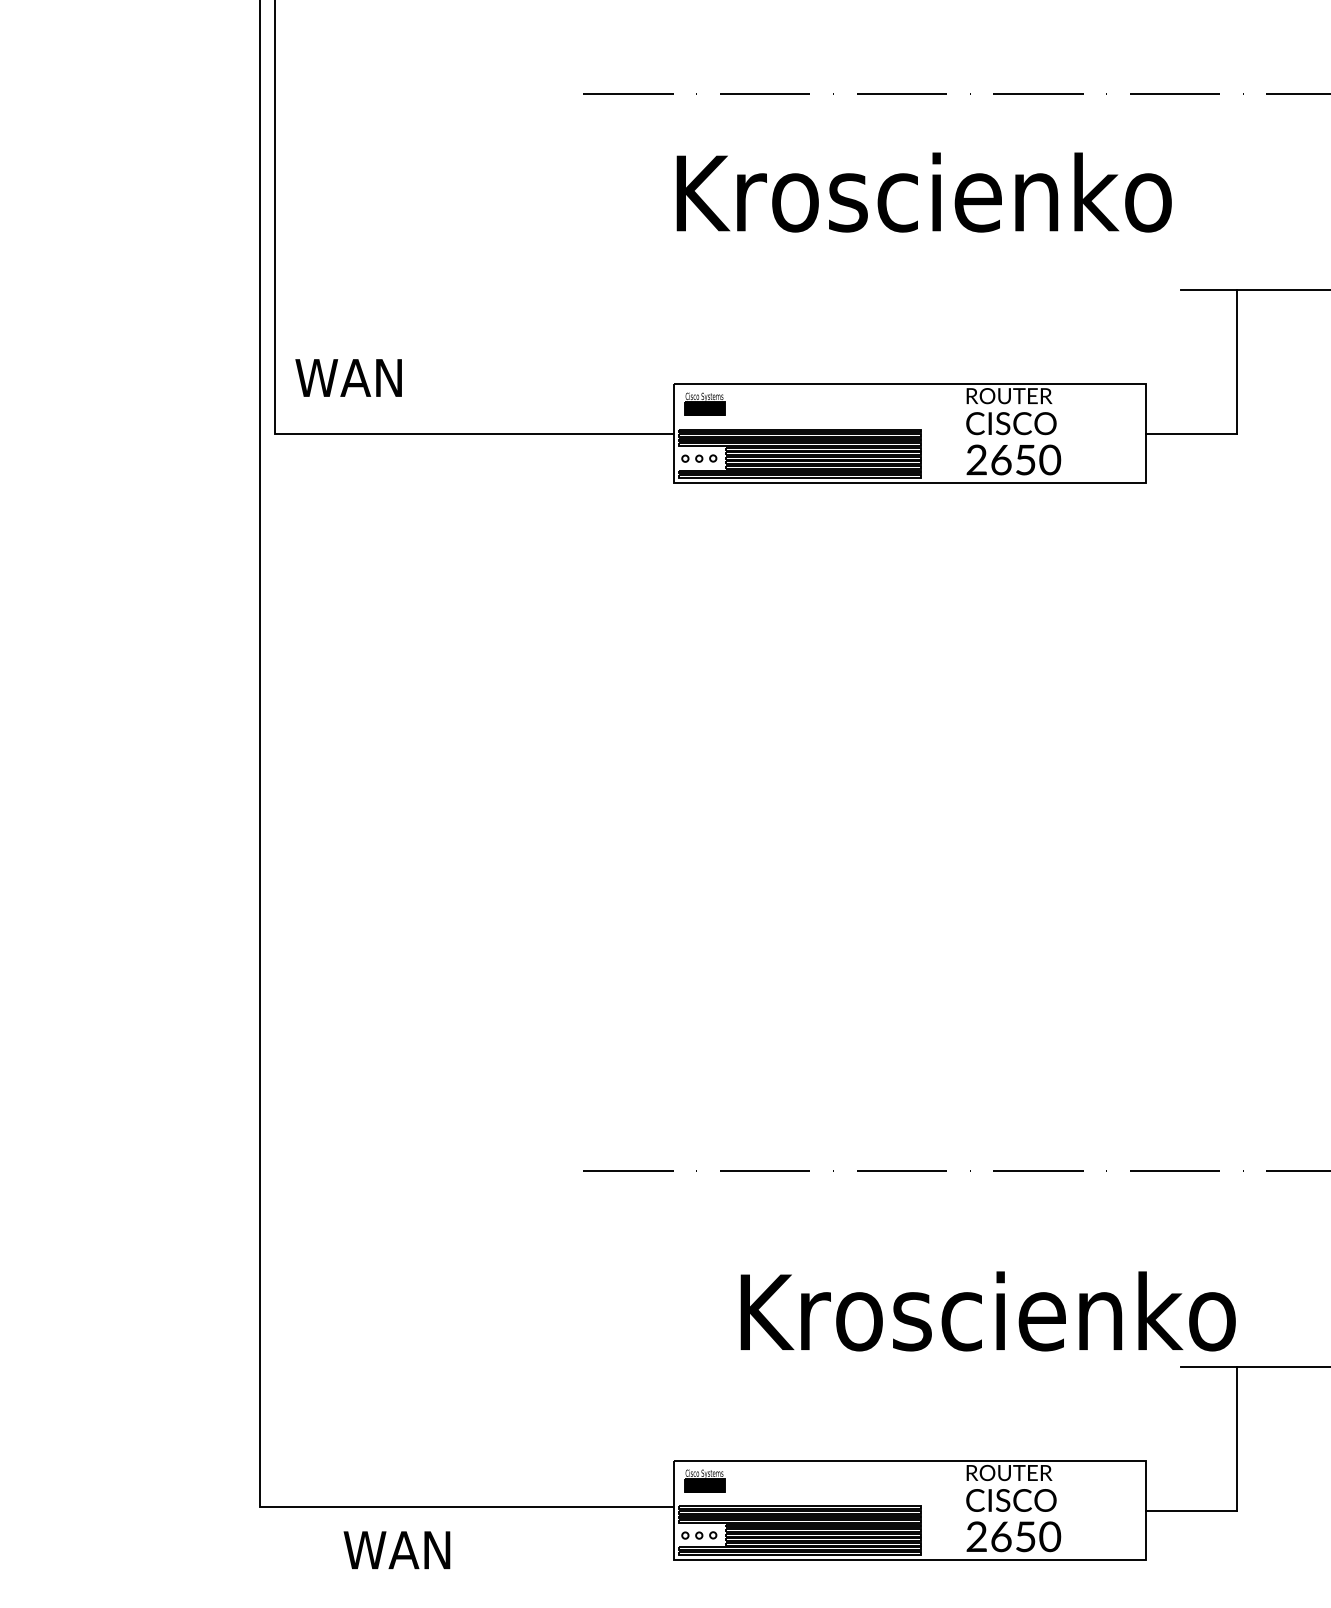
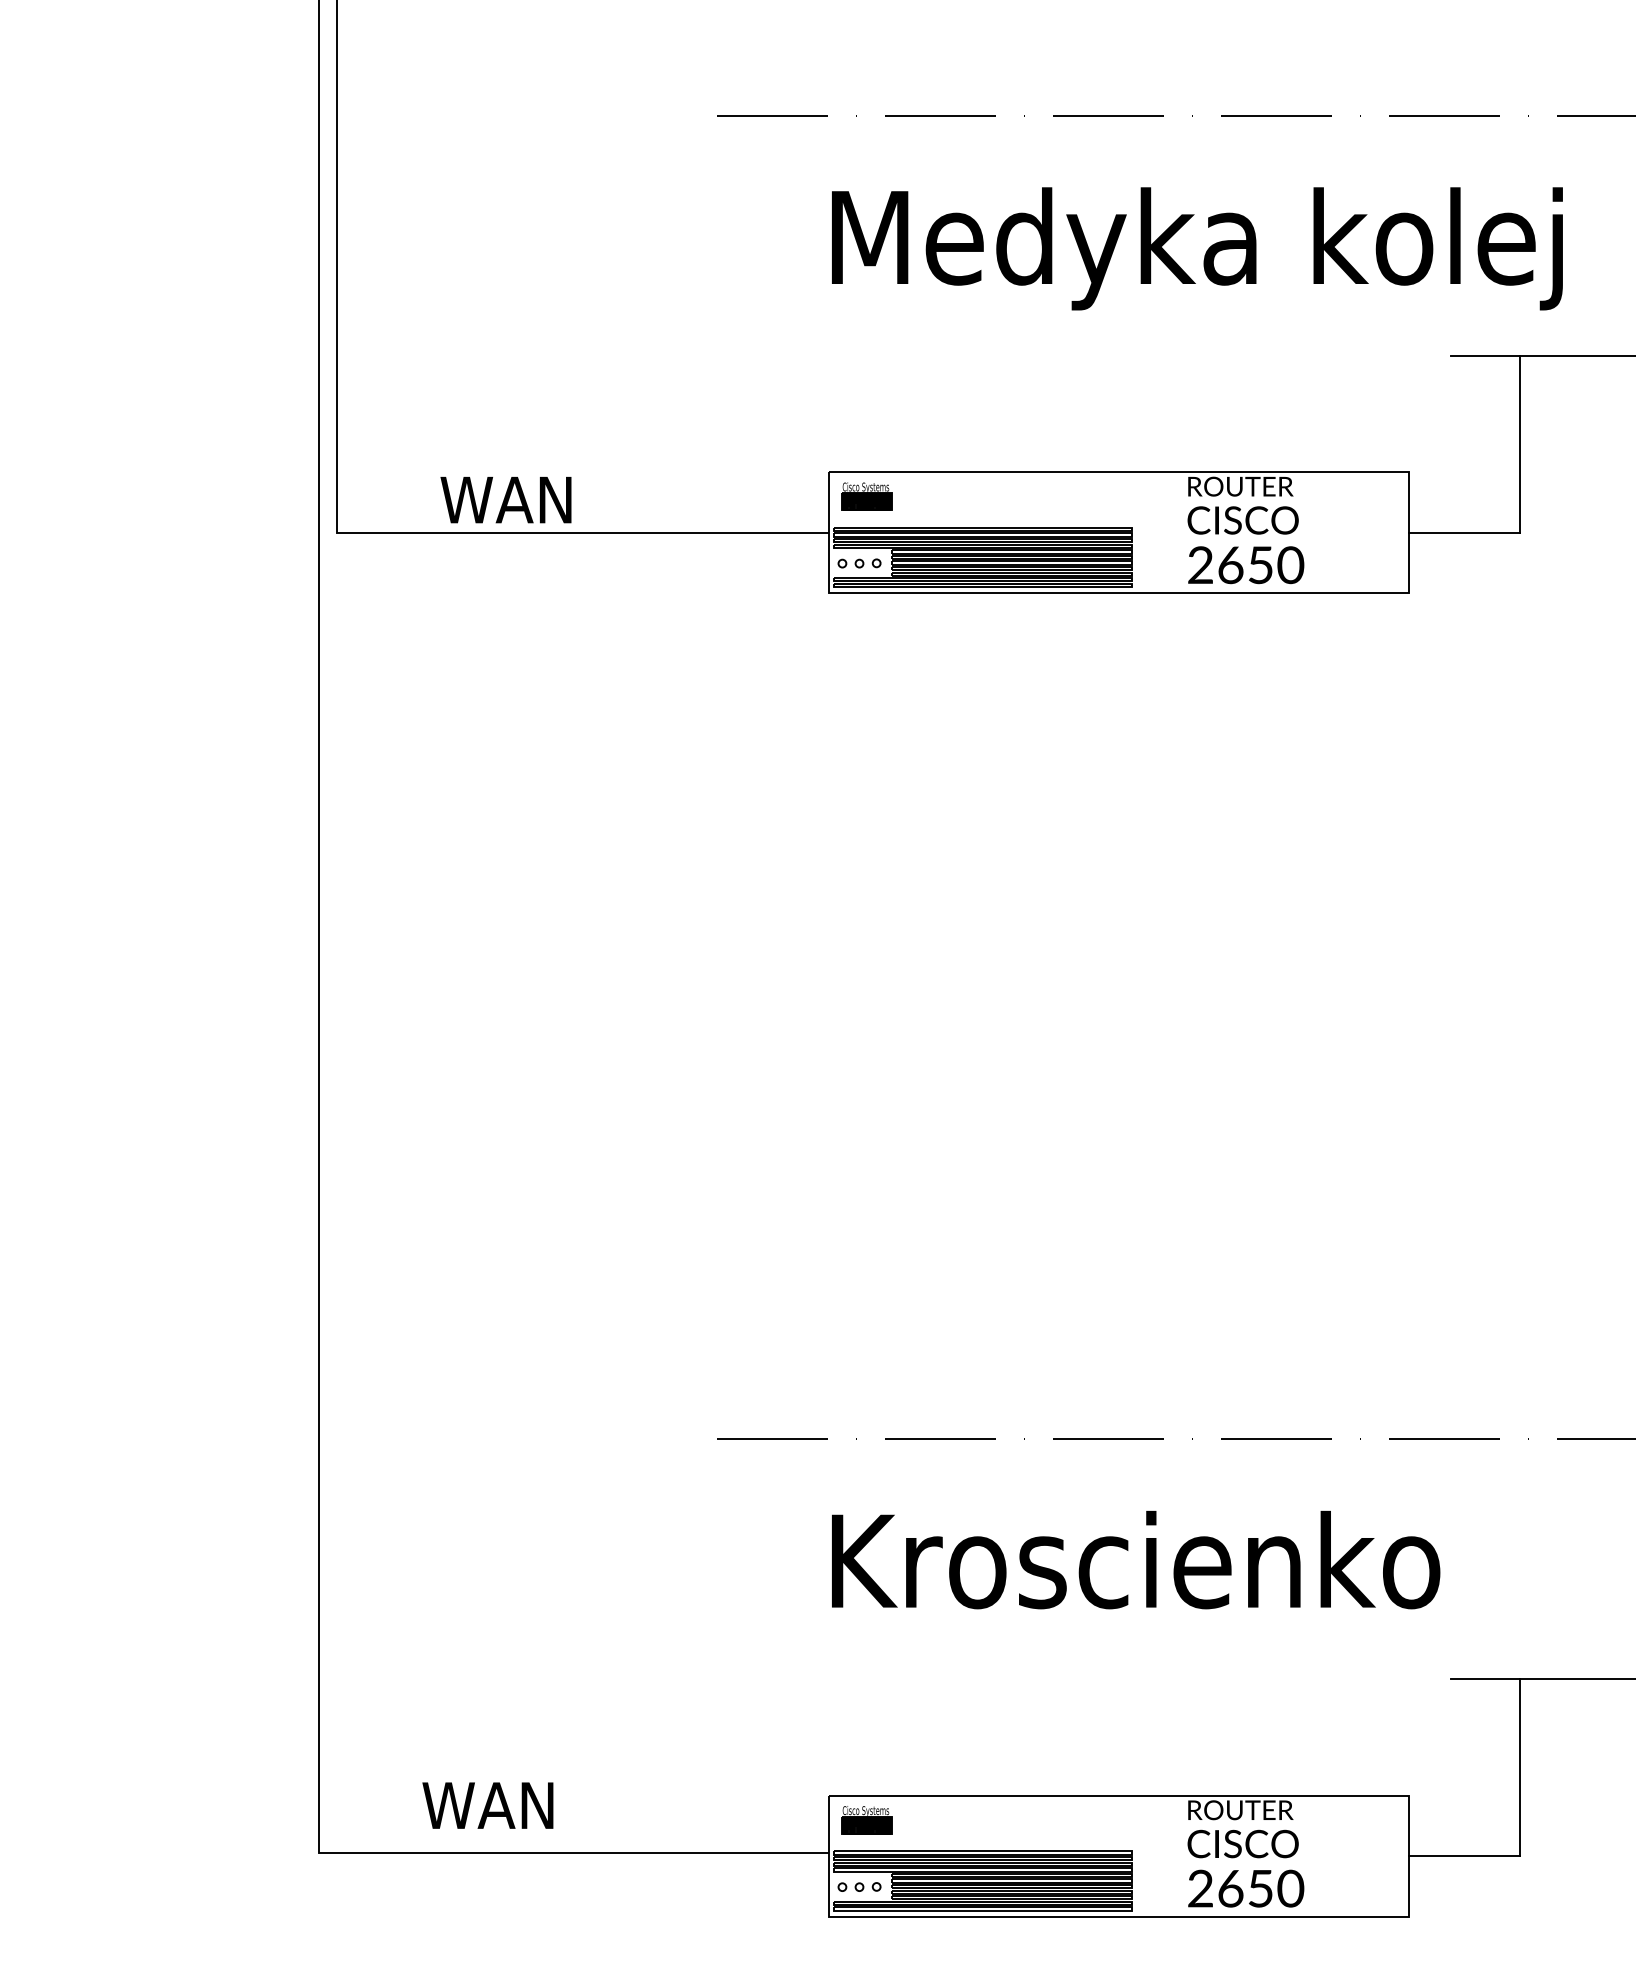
text: (978, 202) -> (1202, 248), Kroscienko -> Medyka kolej
text: (348, 377) -> (505, 499), moved
text: (987, 1311) -> (1135, 1560), moved
text: (396, 1550) -> (487, 1805), moved

